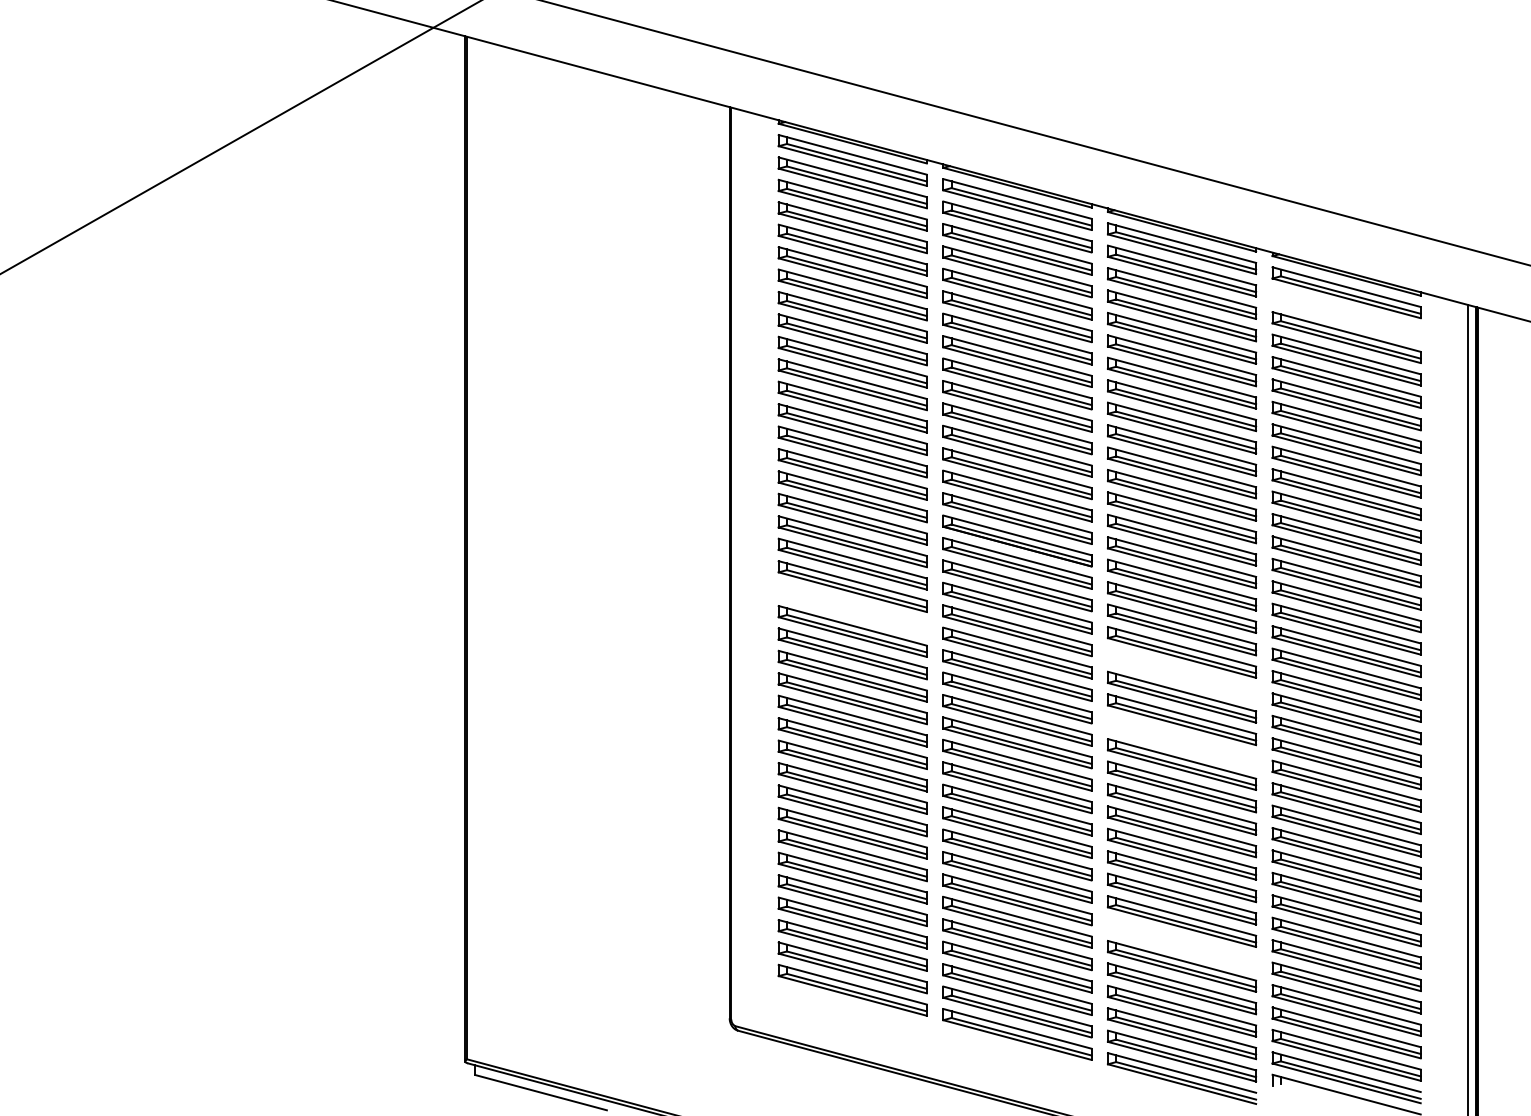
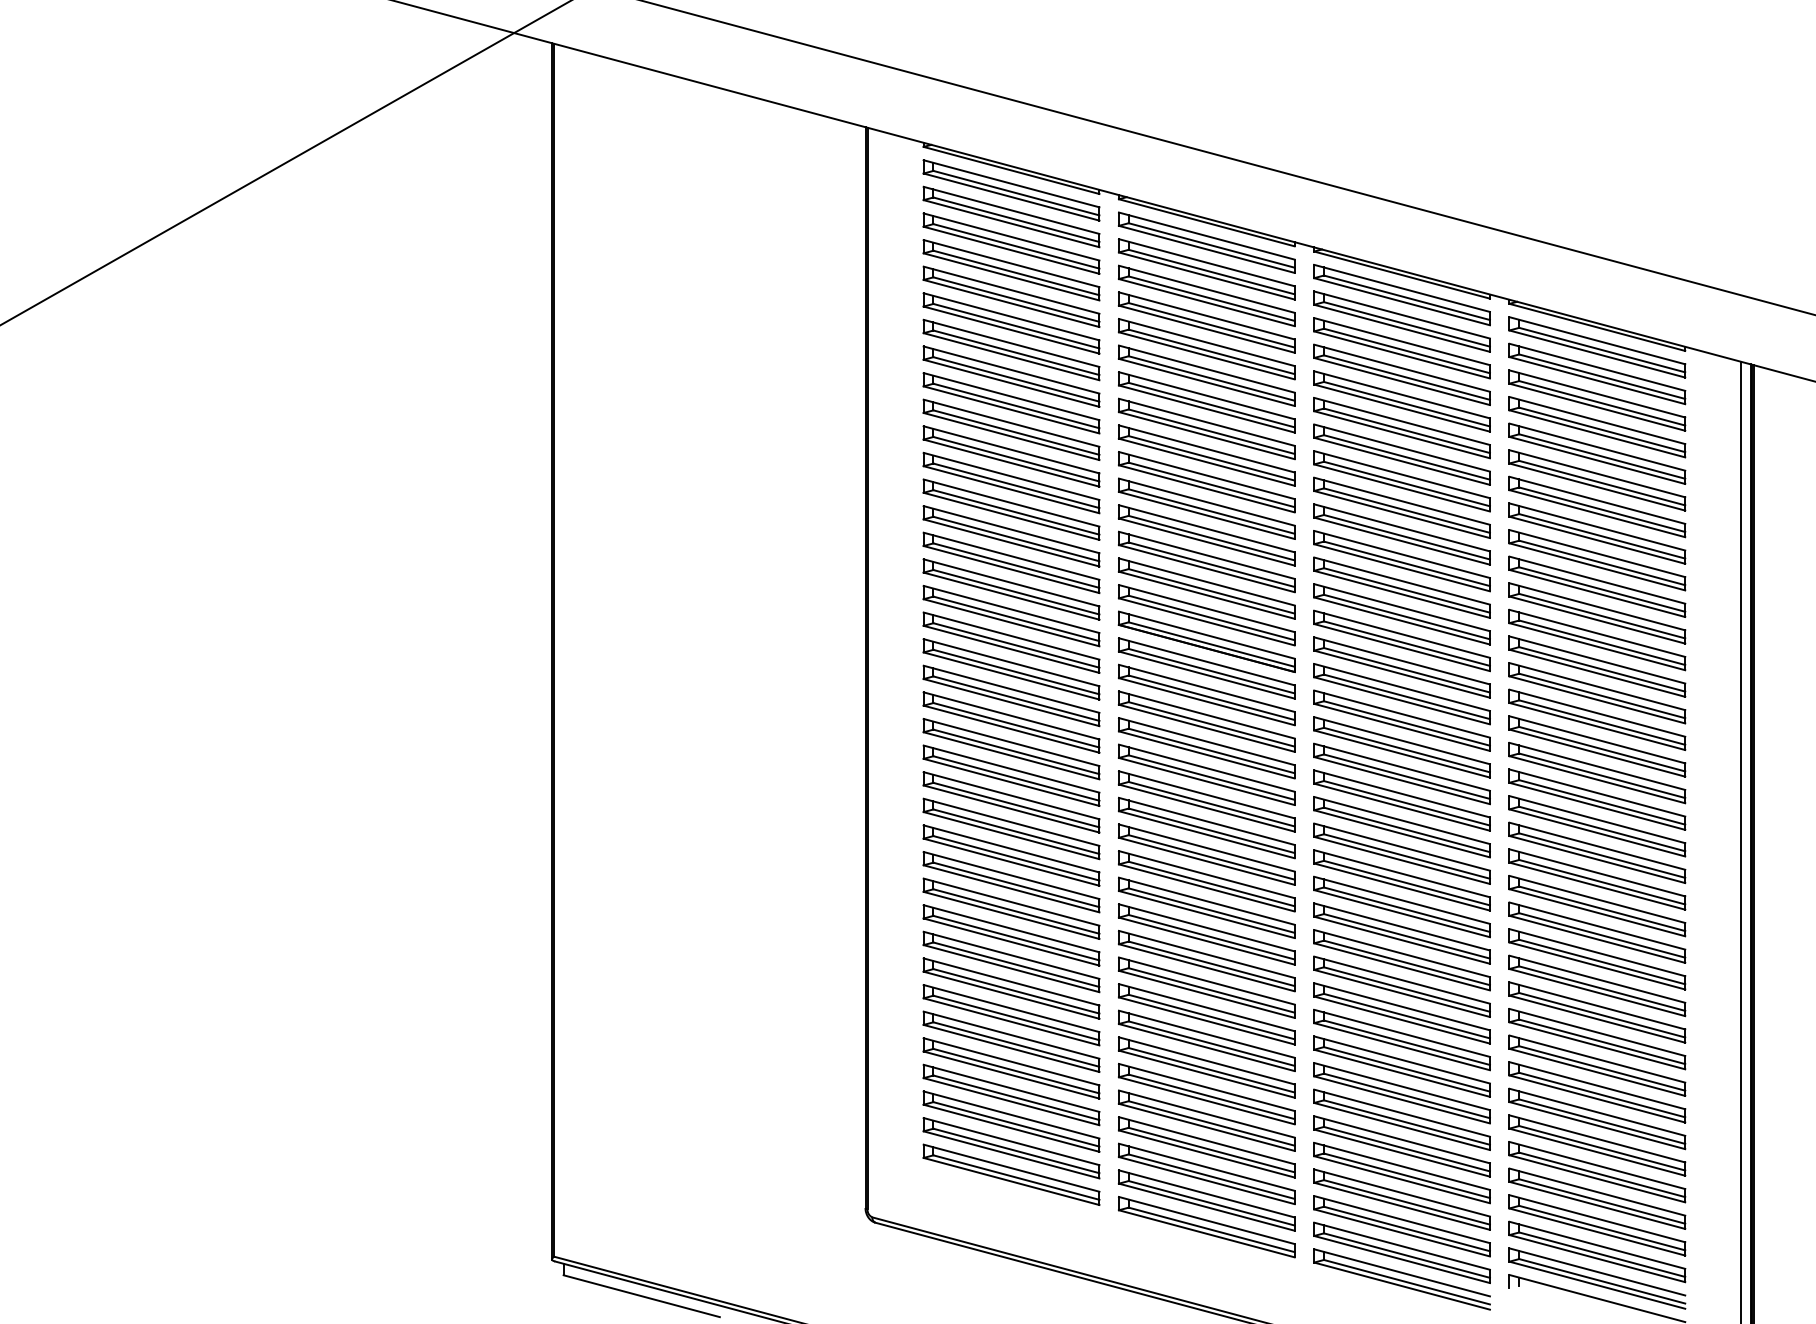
part: (1346, 314) -> (1597, 373), added
part: (852, 608) -> (1011, 721), added
part: (1182, 674) -> (1402, 800), added
part: (1182, 741) -> (1402, 879), added
part: (1182, 943) -> (1402, 1119), added

